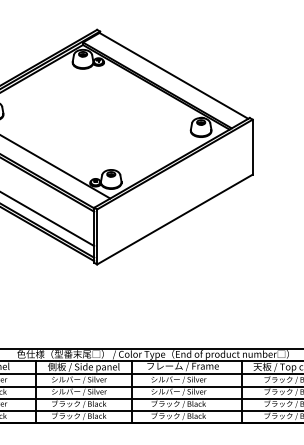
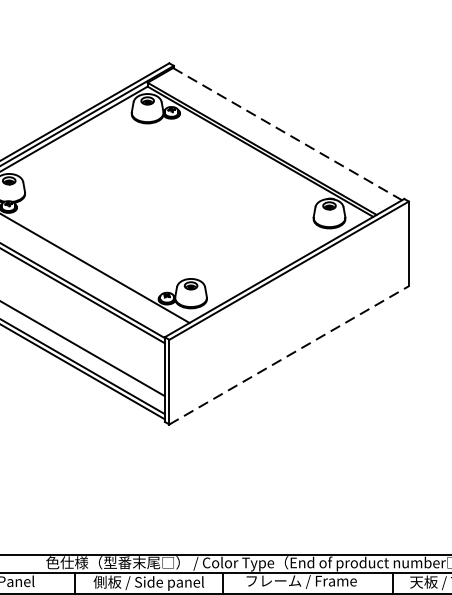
line: (173, 75) -> (286, 133), solid -> dashed
line: (174, 219) -> (288, 355), solid -> dashed

